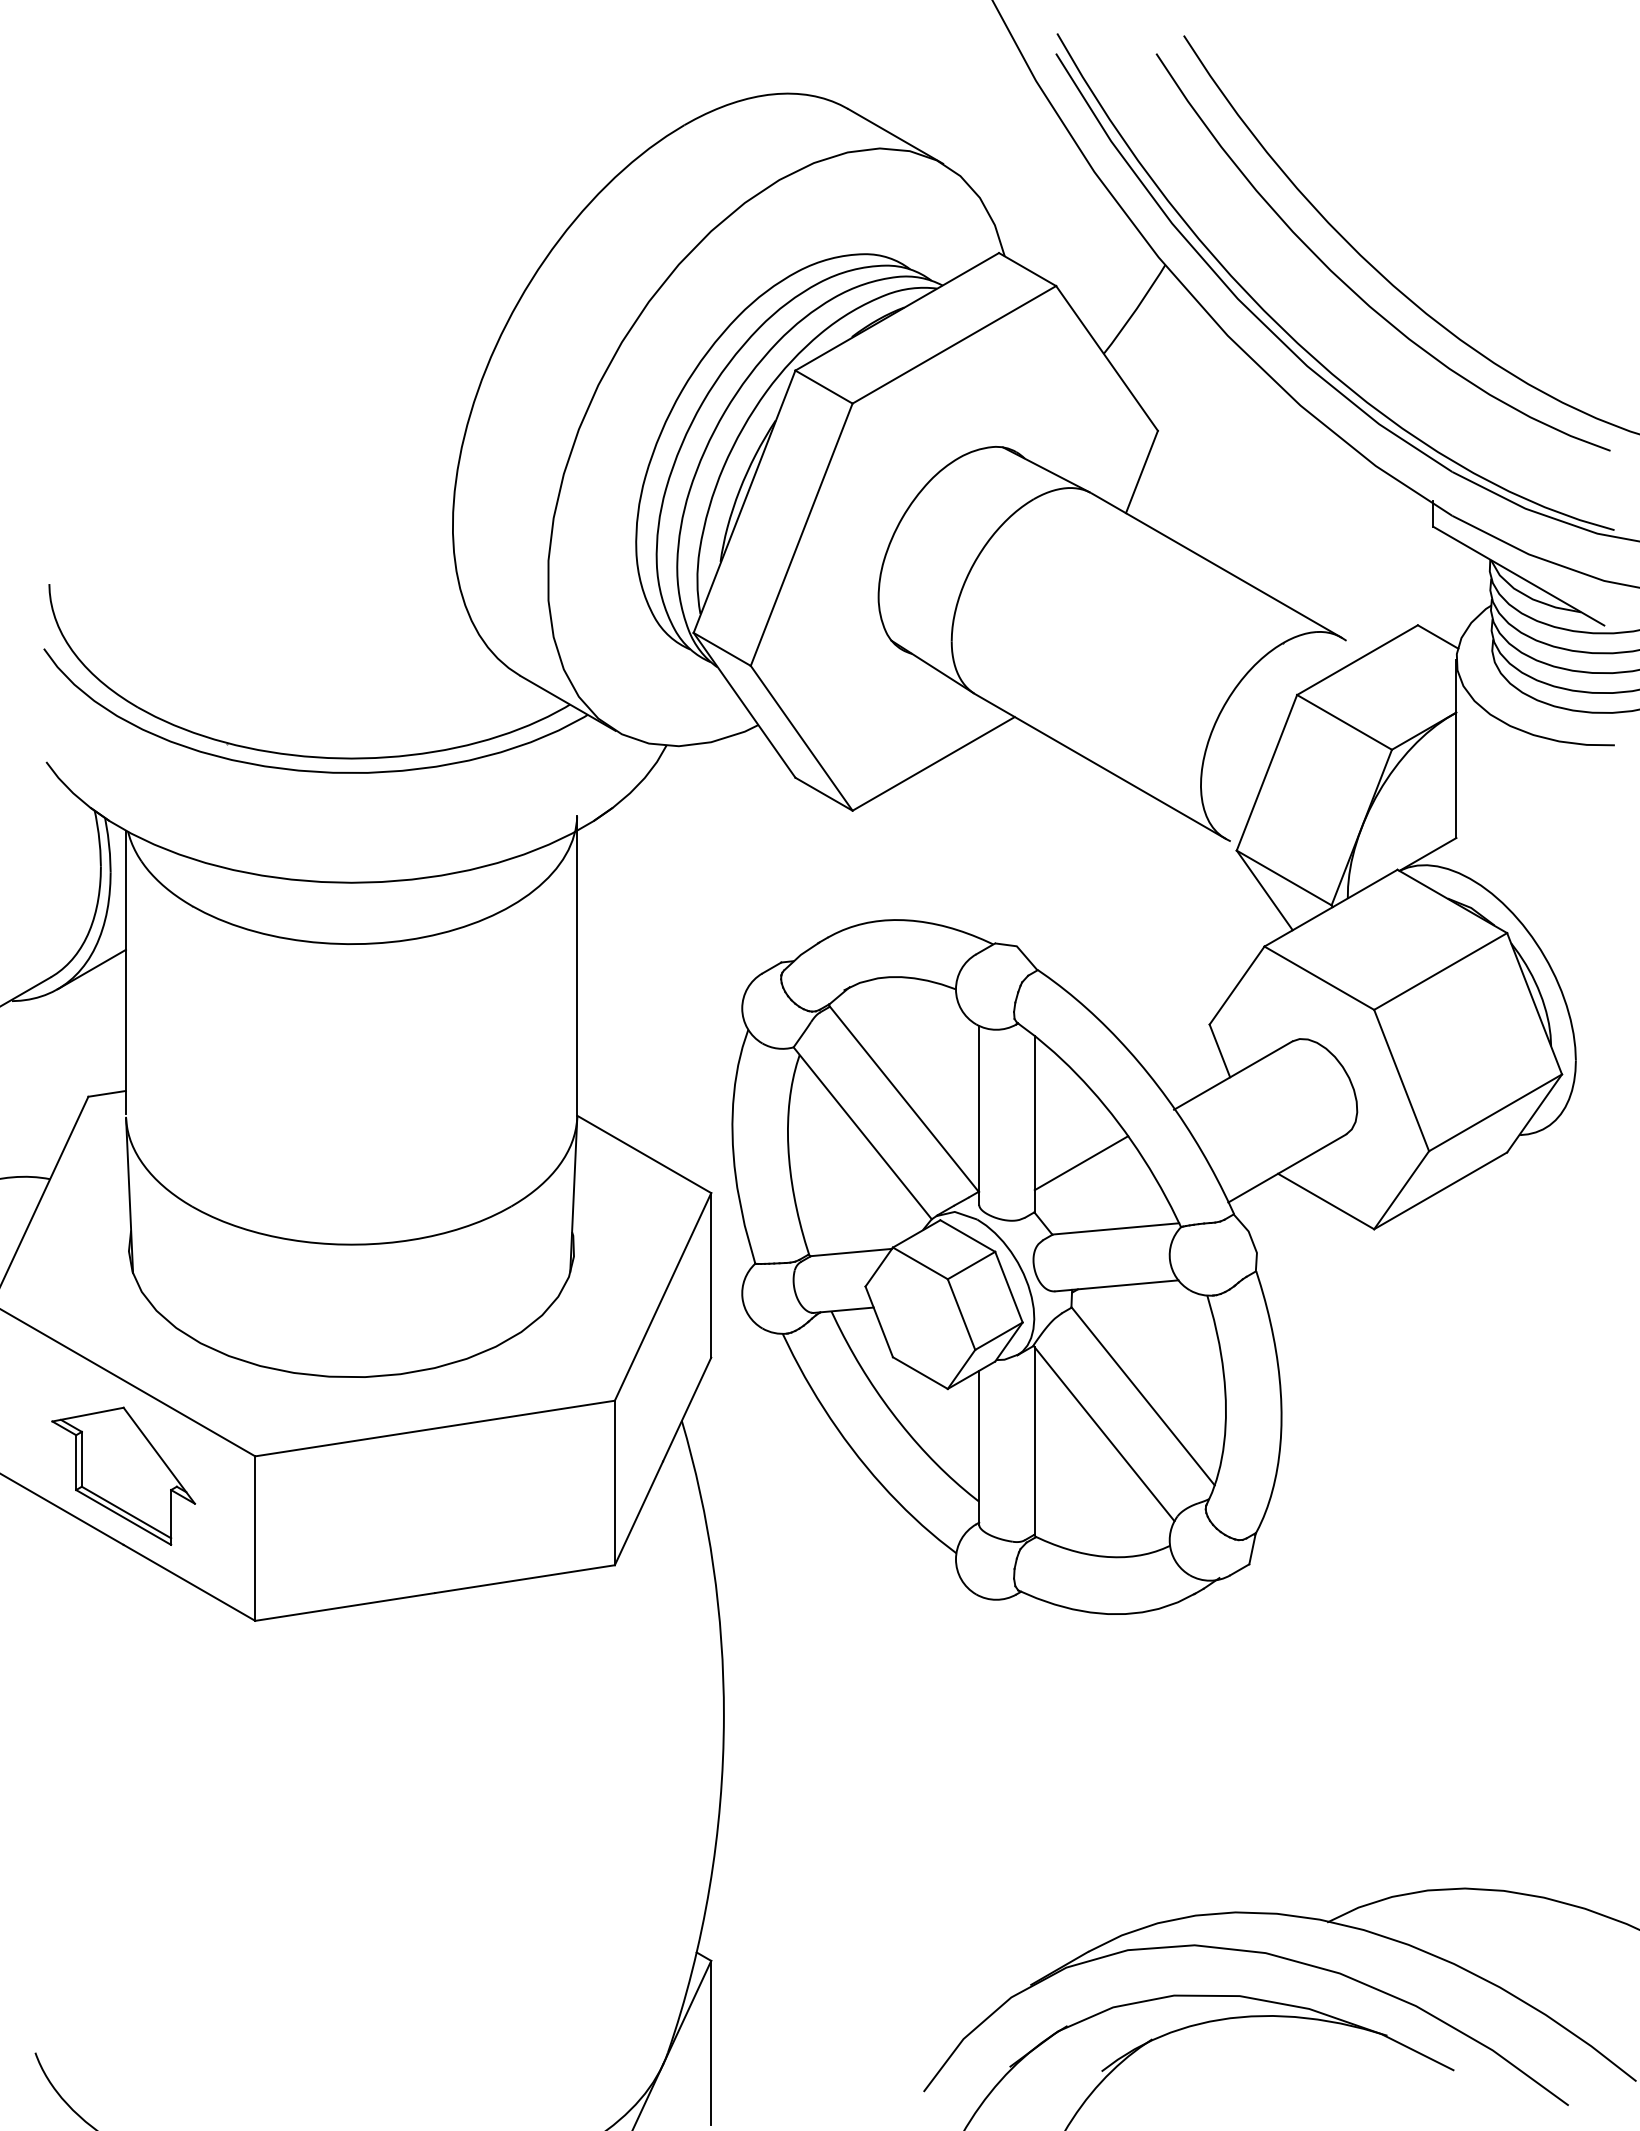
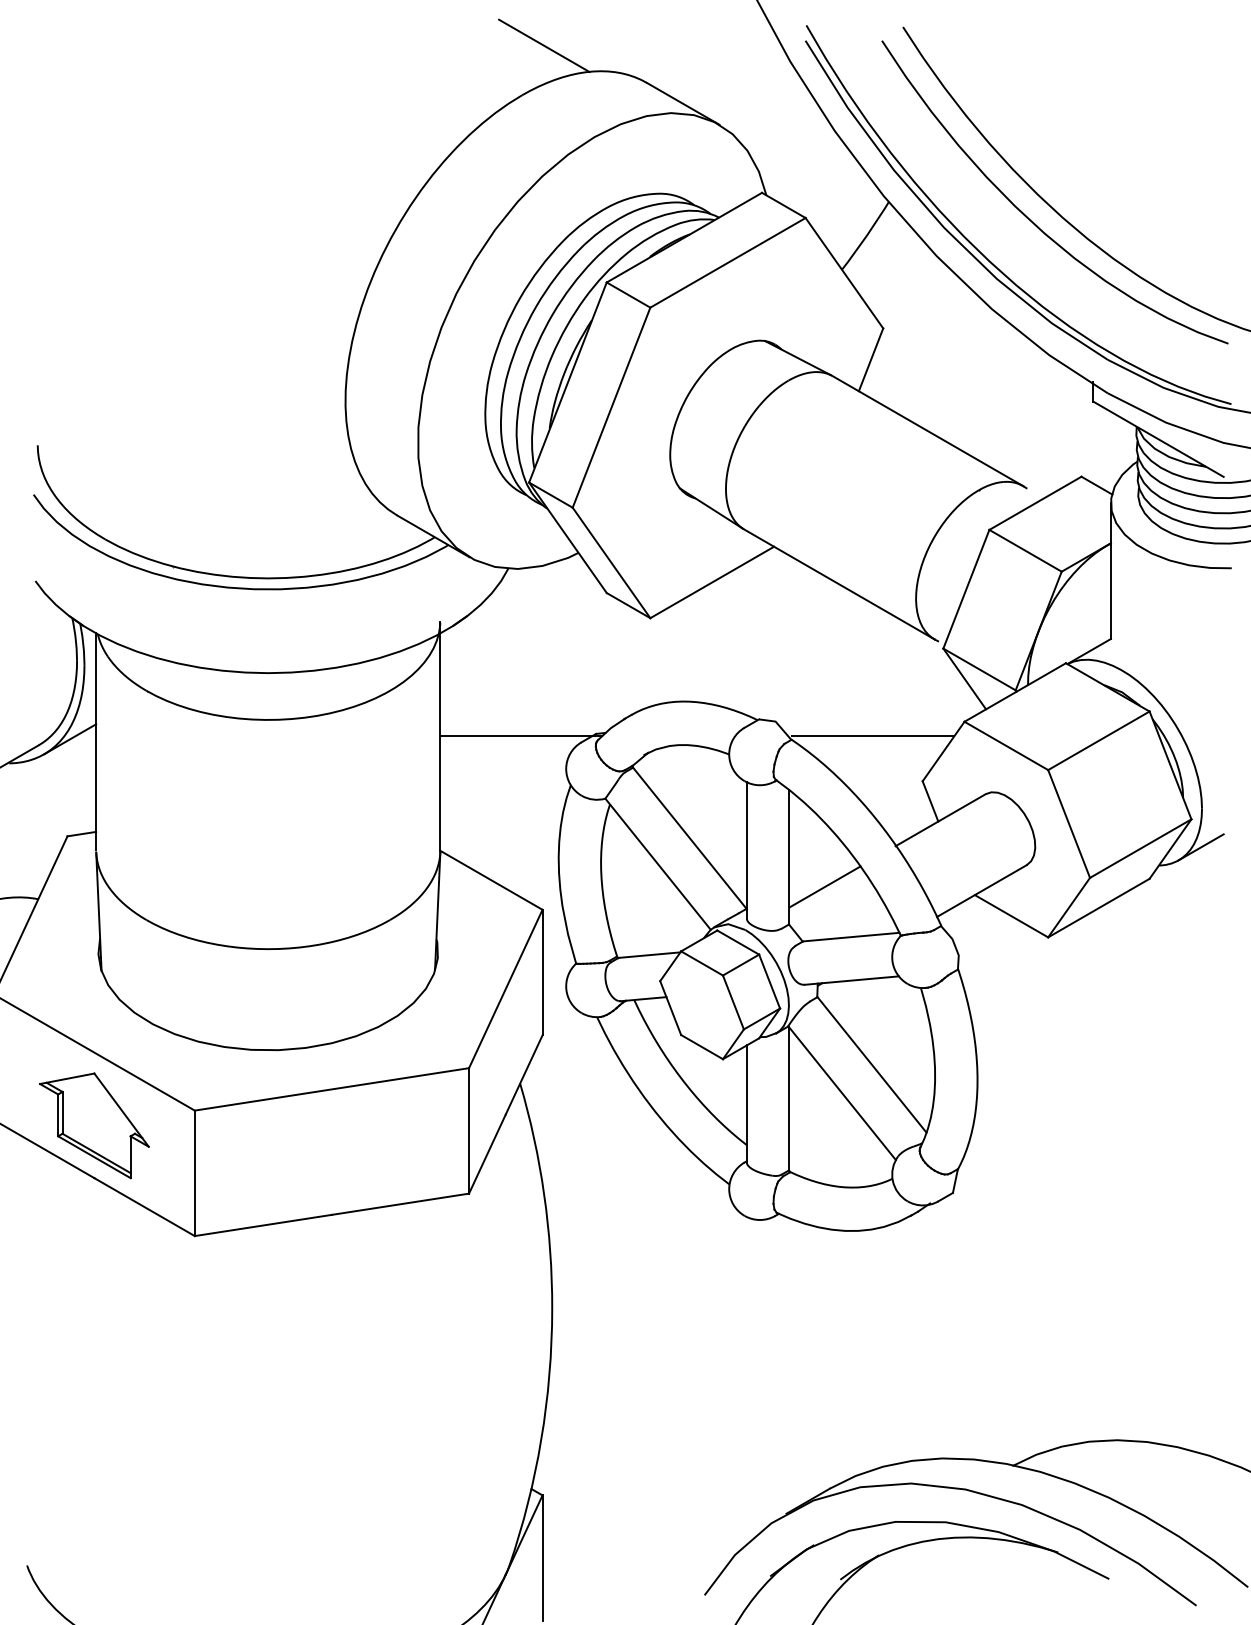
line: (713, 60) -> (544, 45), added
line: (683, 964) -> (521, 735), added
line: (1141, 964) -> (870, 735), added
line: (1574, 1111) -> (1200, 847), added

